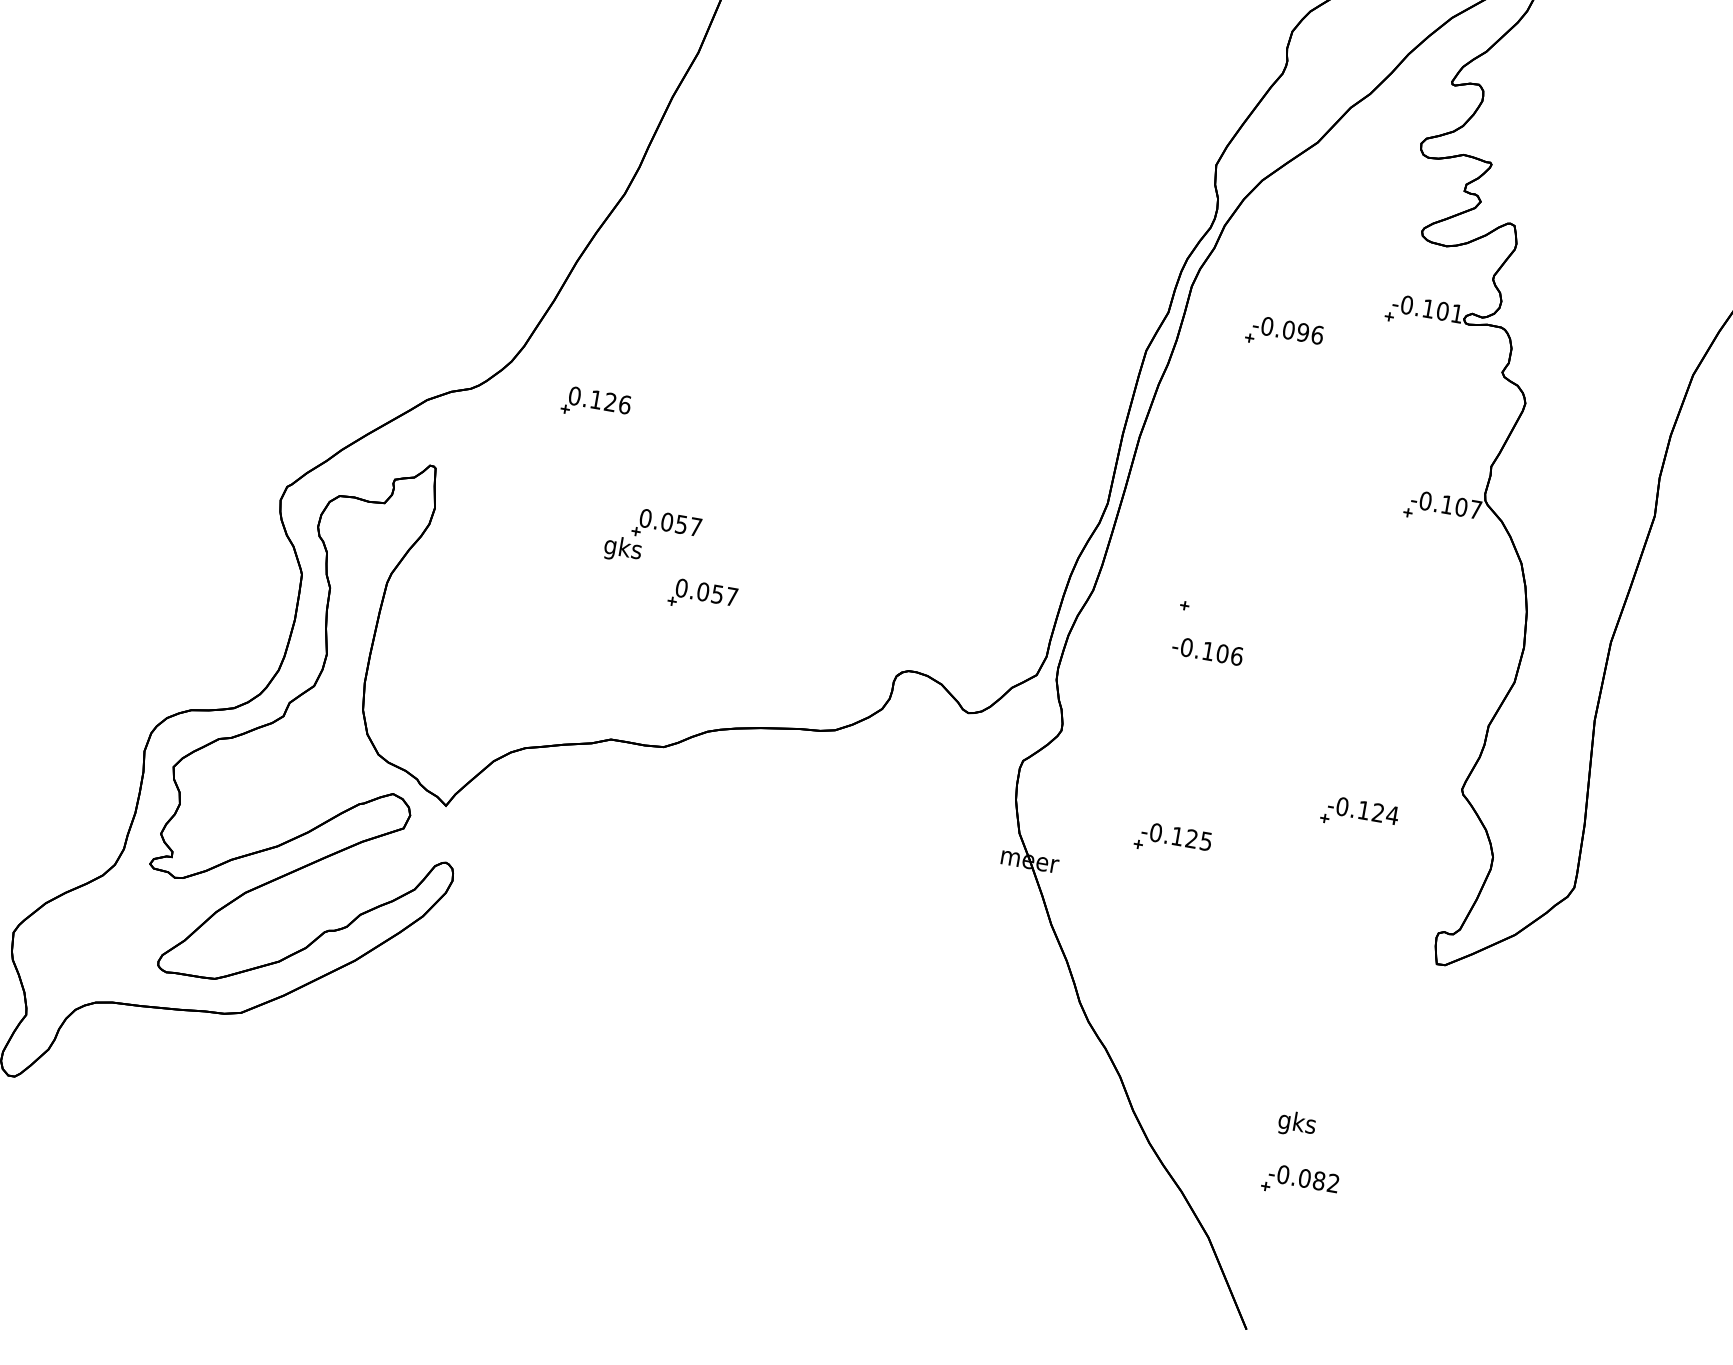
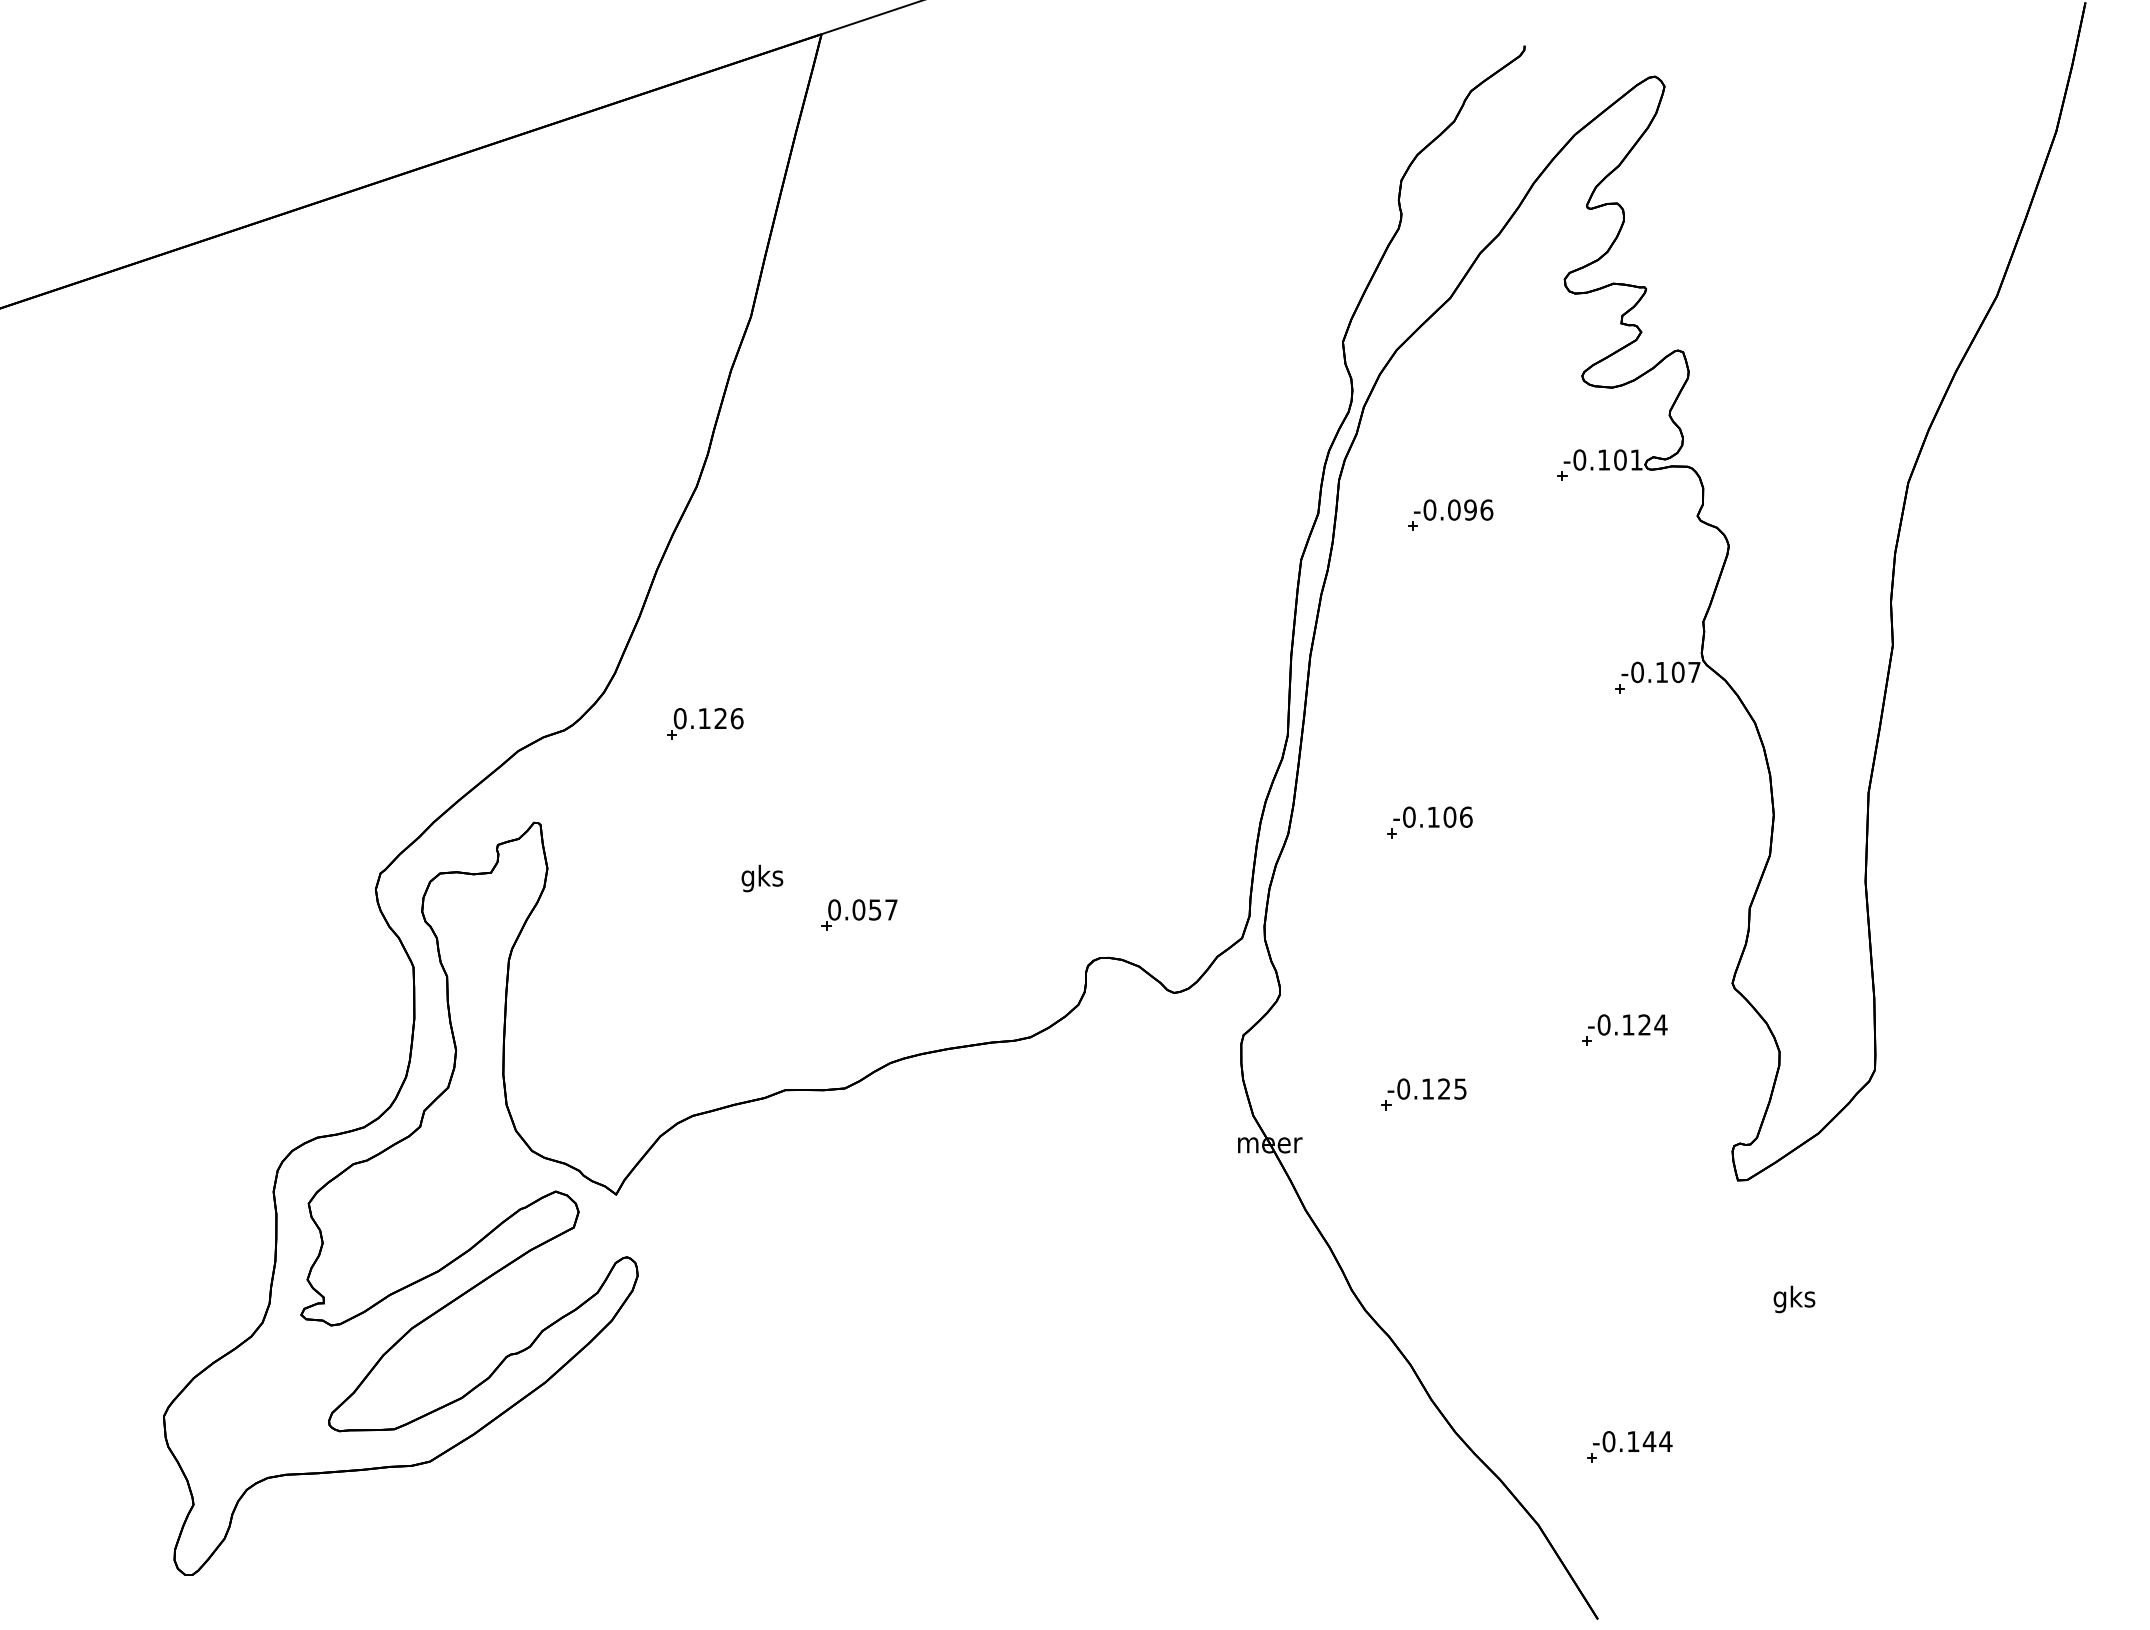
part: (667, 526) -> (806, 844), removed
text: (1207, 650) -> (1432, 816), moved
text: (1297, 1124) -> (1794, 1299), moved
text: (1319, 1180) -> (1649, 1441), -0.082 -> -0.144

